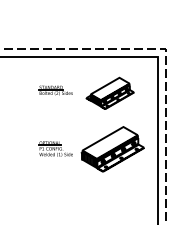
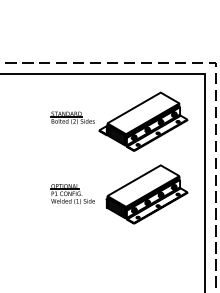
part: (110, 93) -> (143, 121), size x1.43

